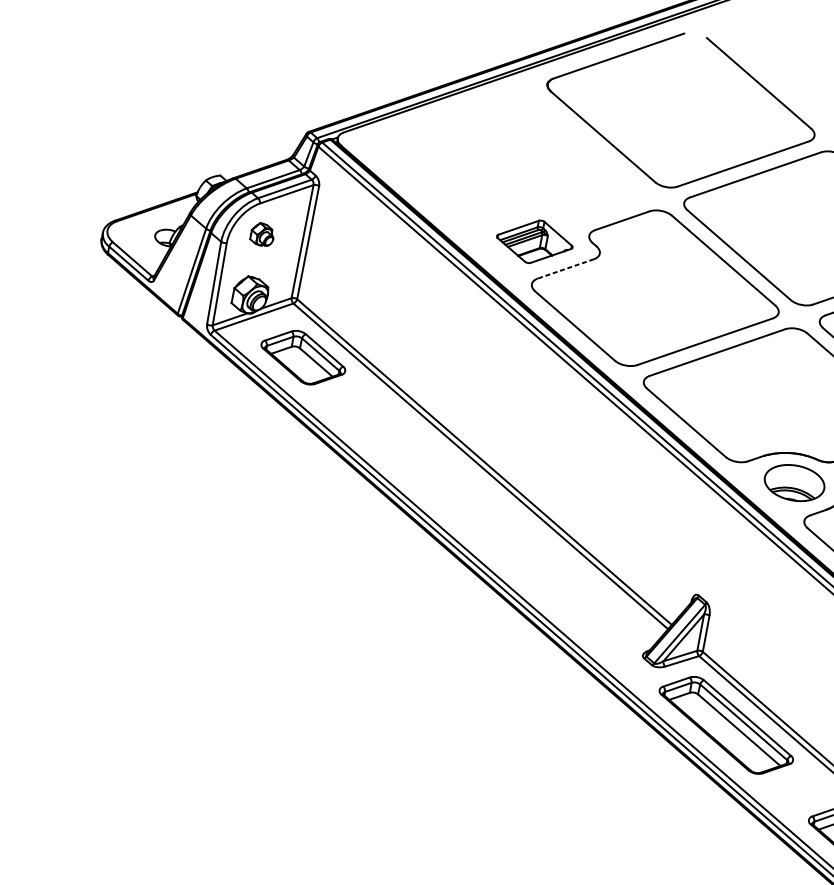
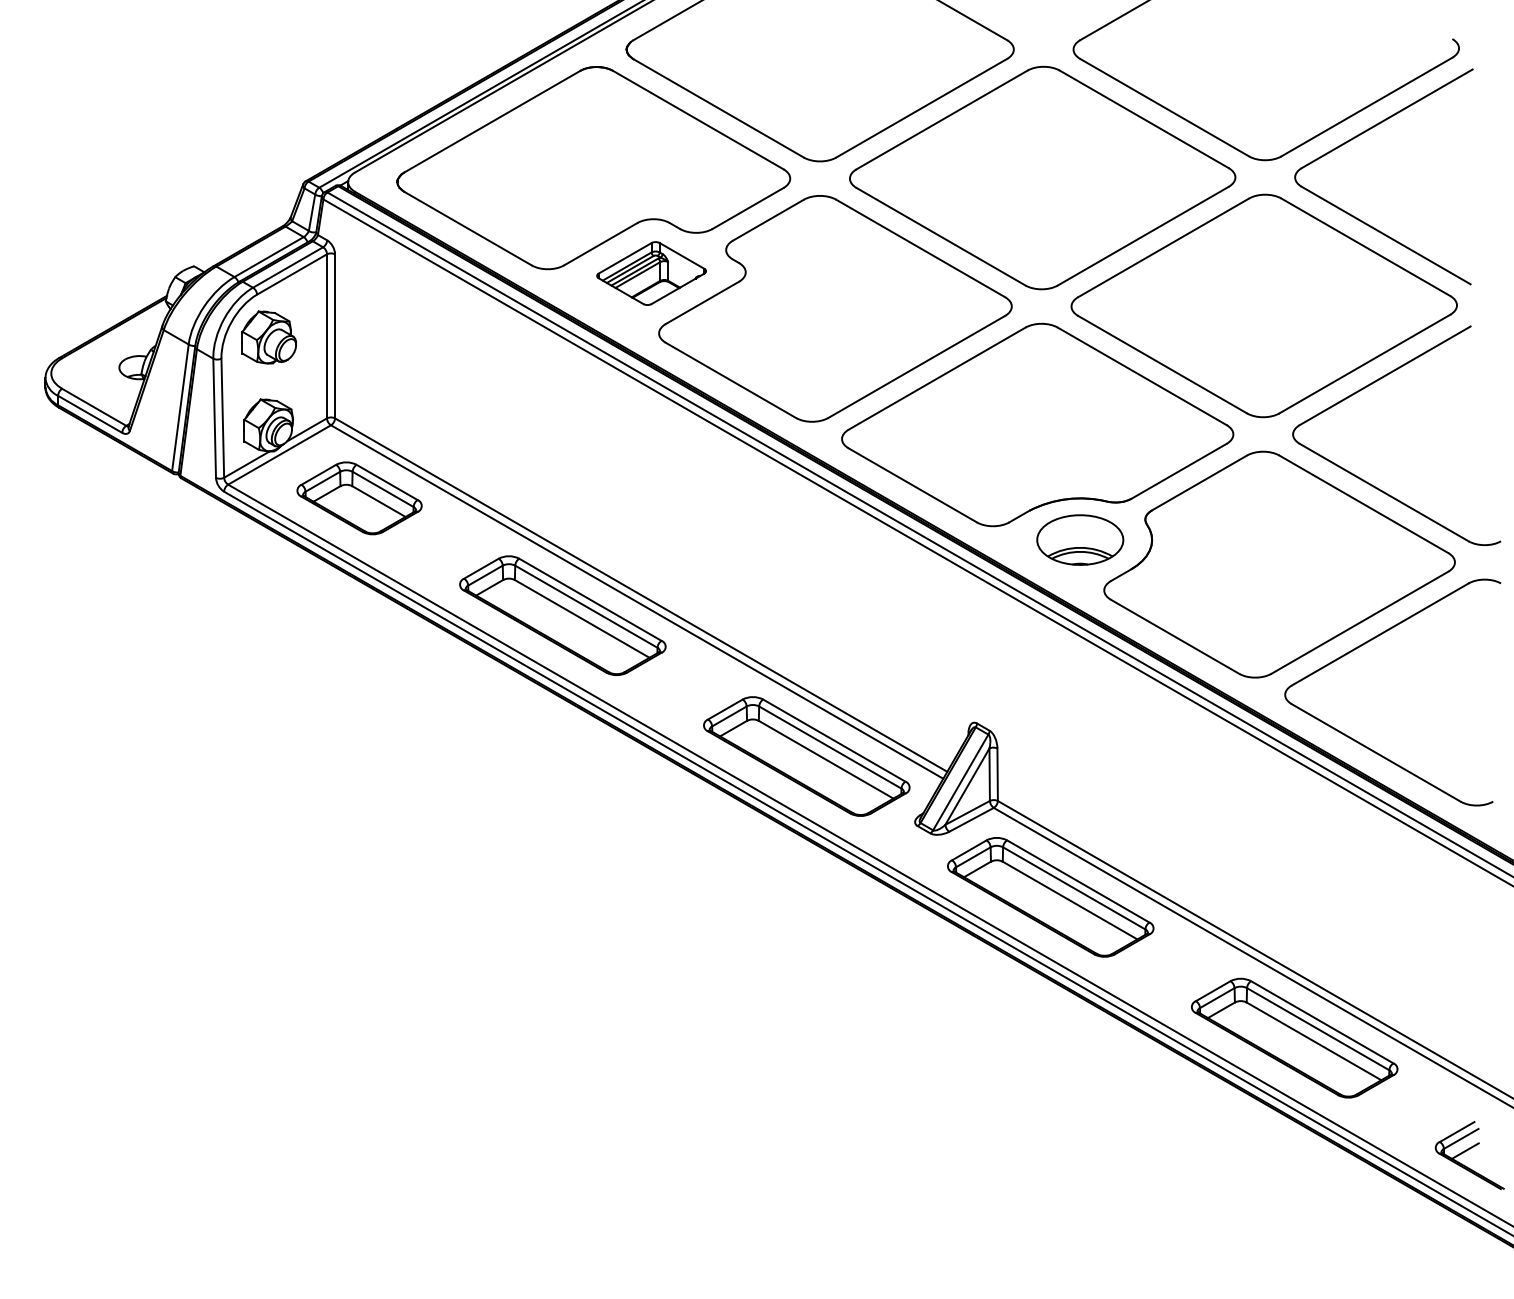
part: (508, 161) -> (593, 168), added
part: (262, 234) -> (268, 337), size x1.67
line: (565, 269) -> (702, 303), dashed -> solid
part: (427, 465) -> (562, 615), added
part: (576, 595) -> (806, 756), added

